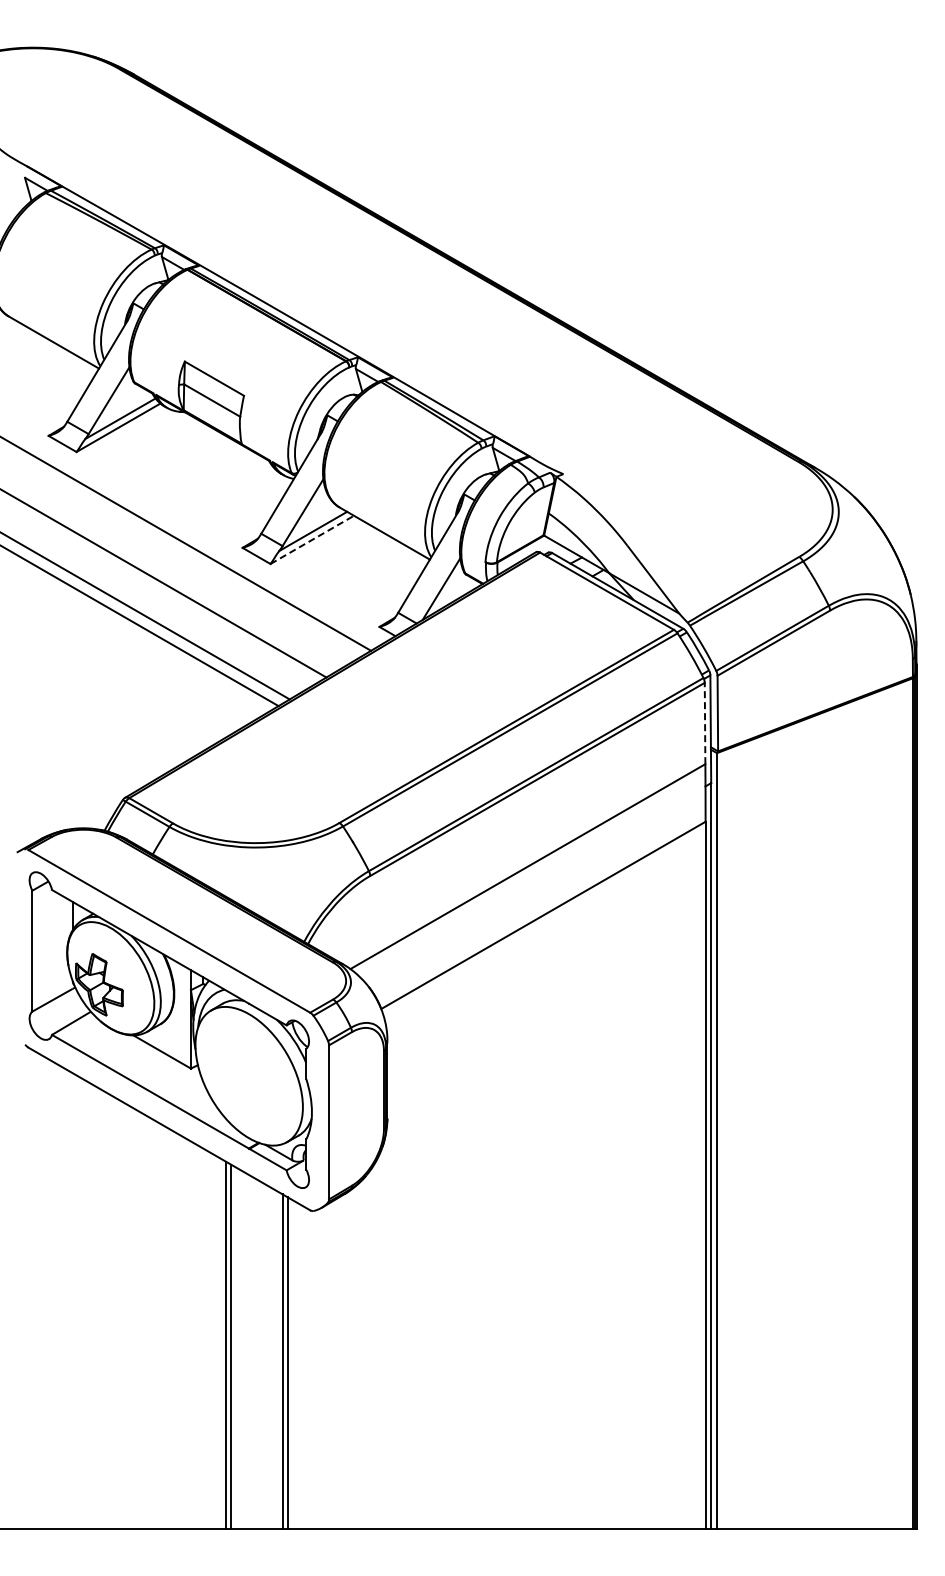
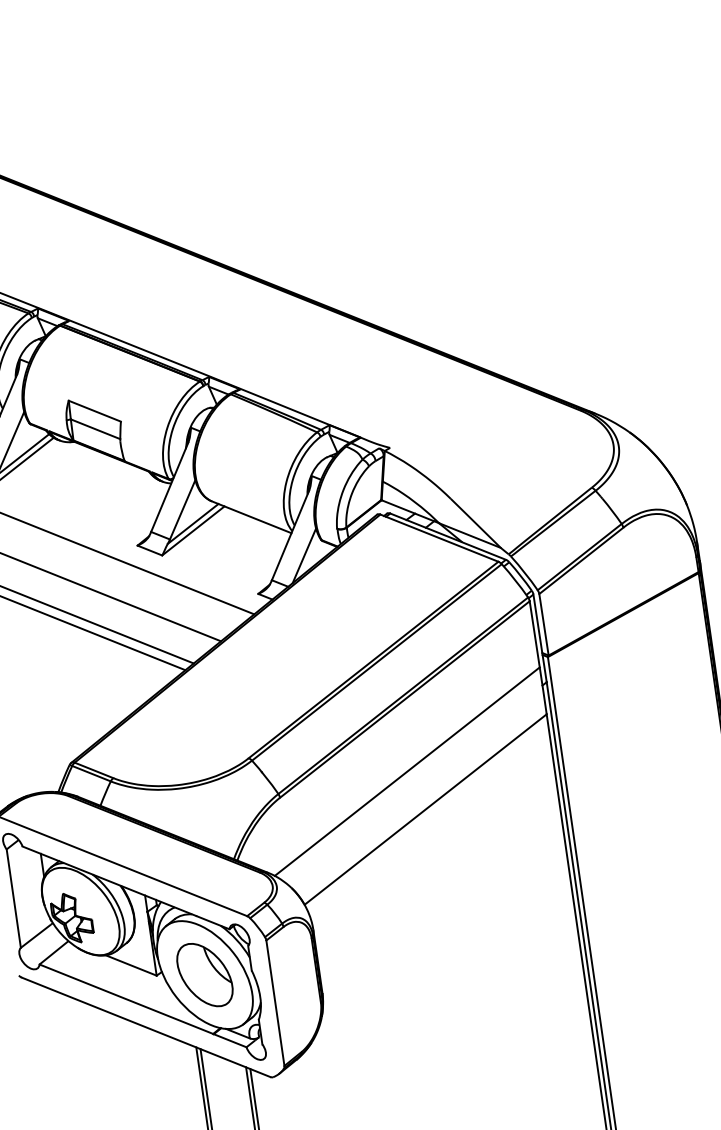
line: (312, 539) -> (193, 530), dashed -> solid
line: (705, 723) -> (535, 634), dashed -> solid
part: (249, 1076) -> (205, 975), added

